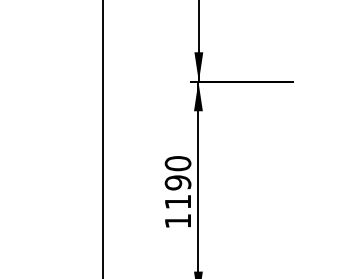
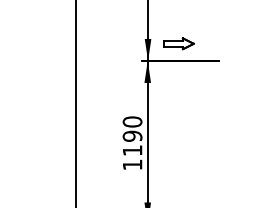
part: (240, 58) -> (179, 43), added

